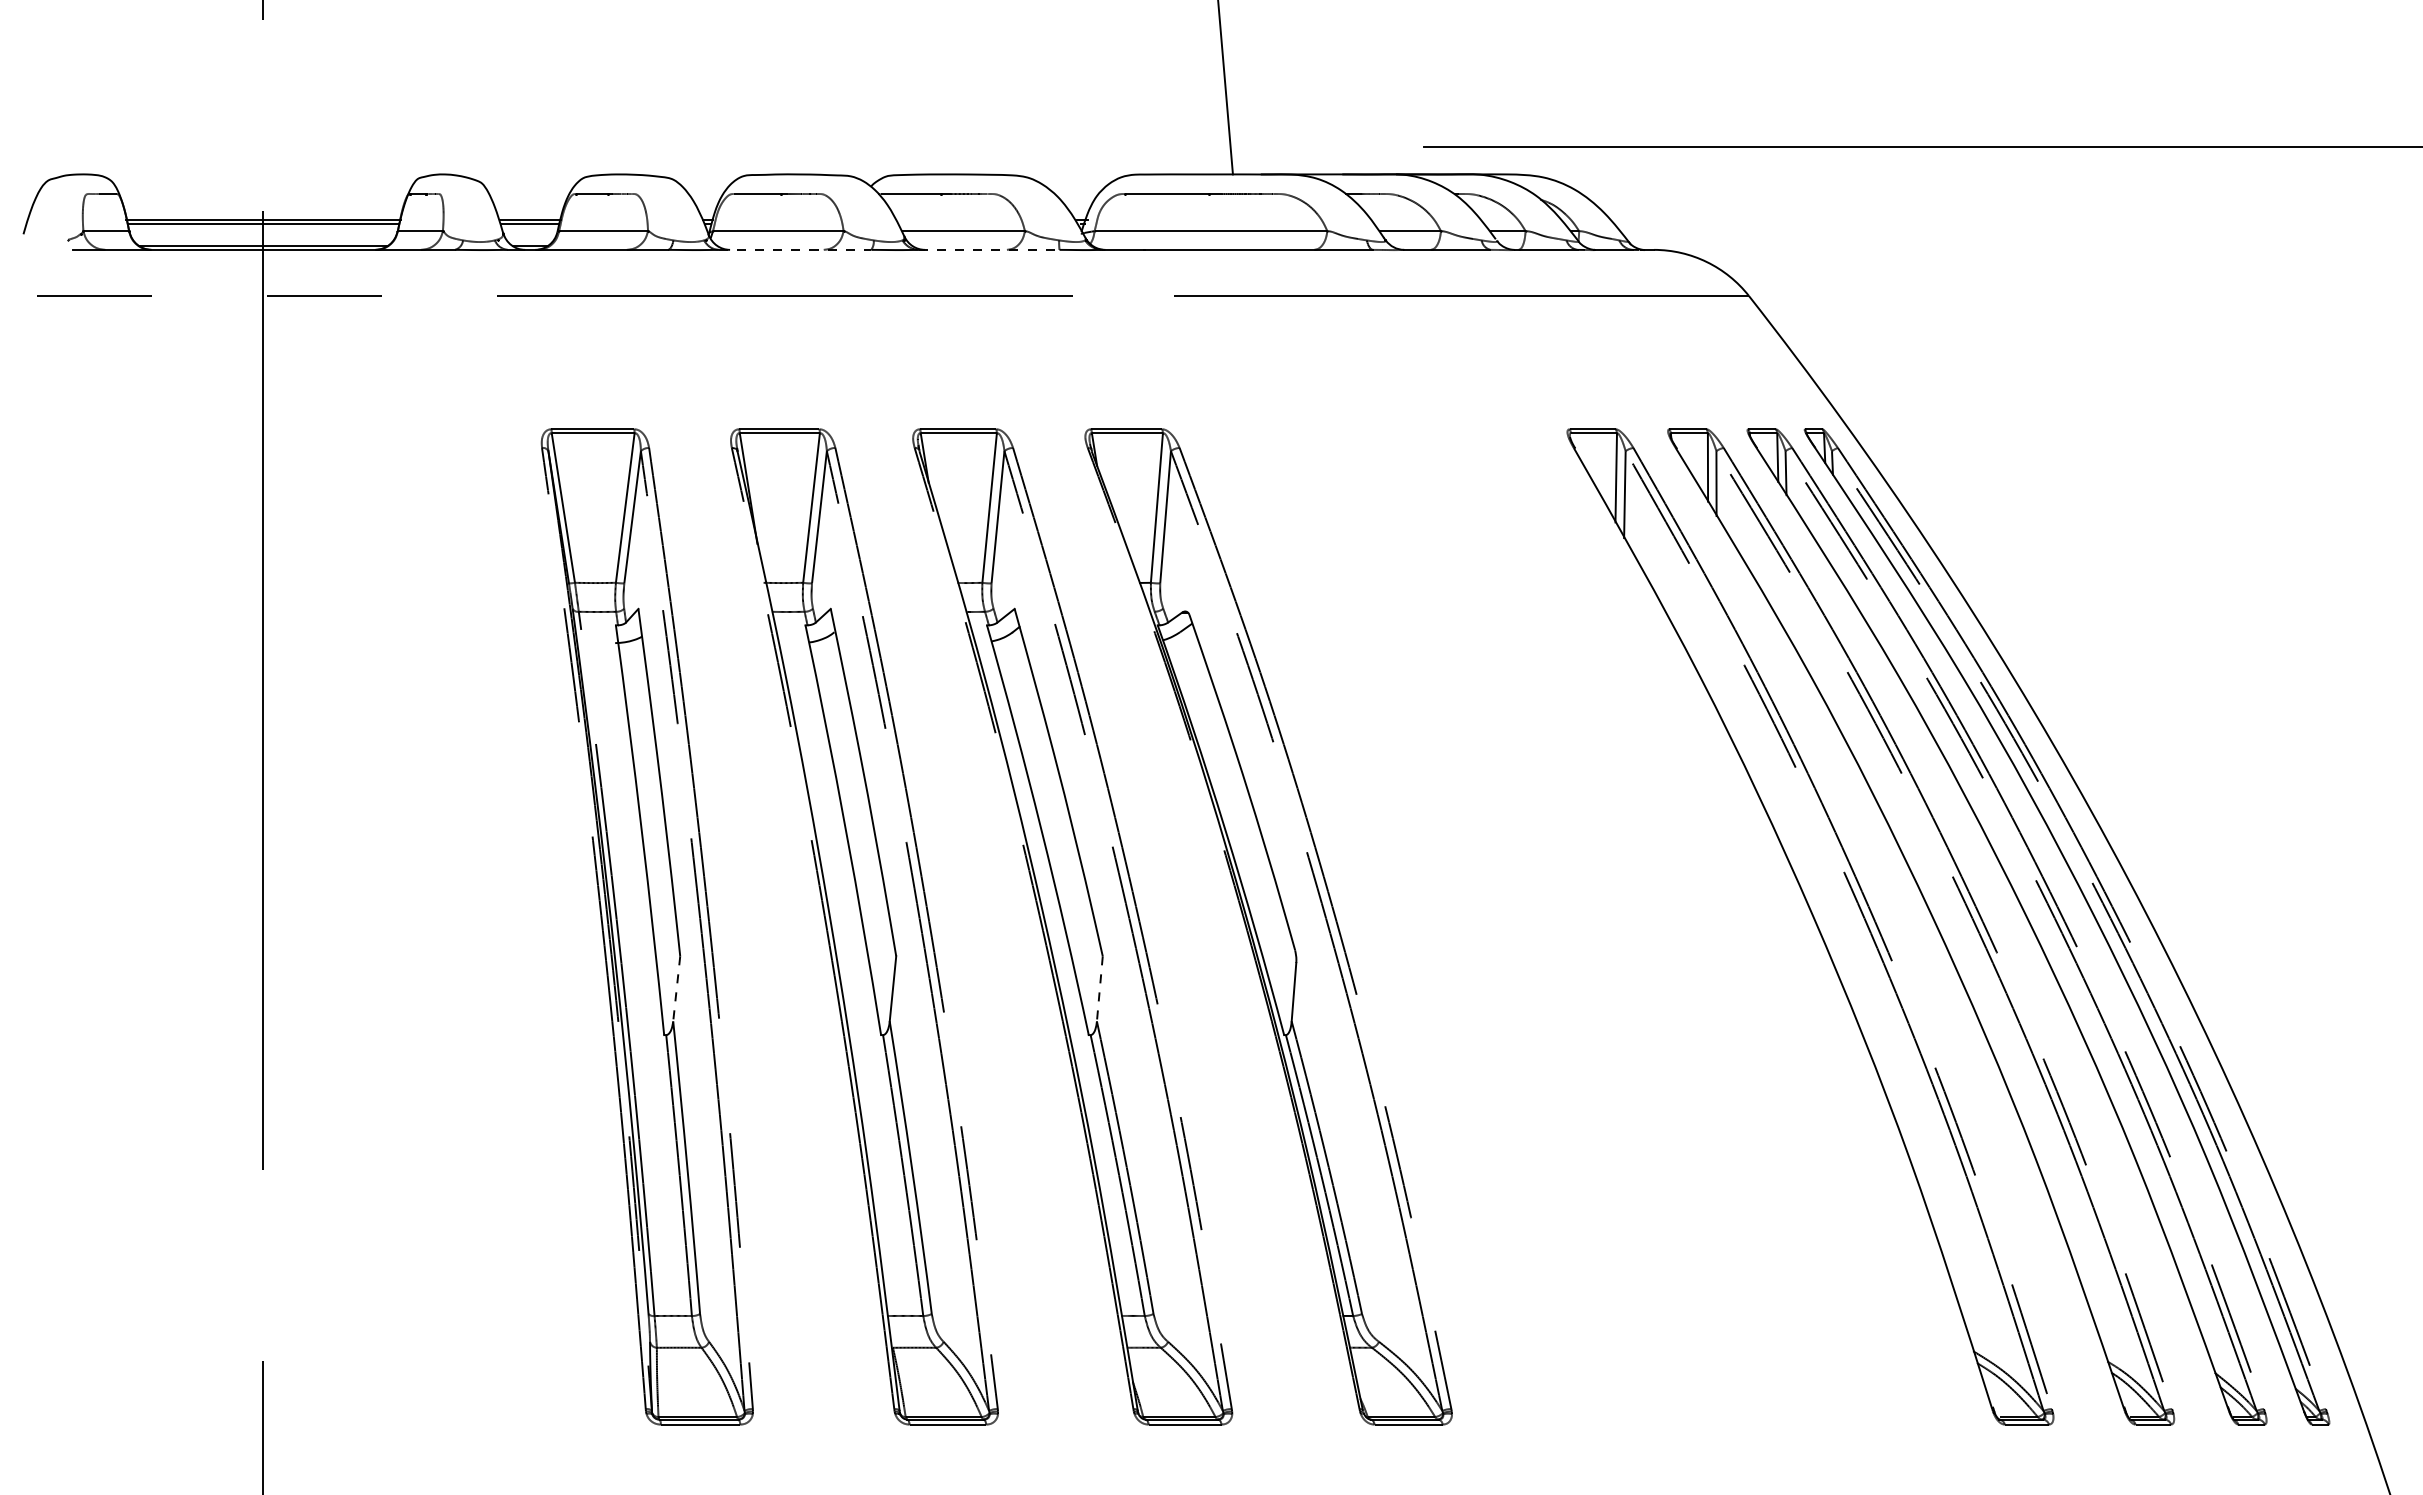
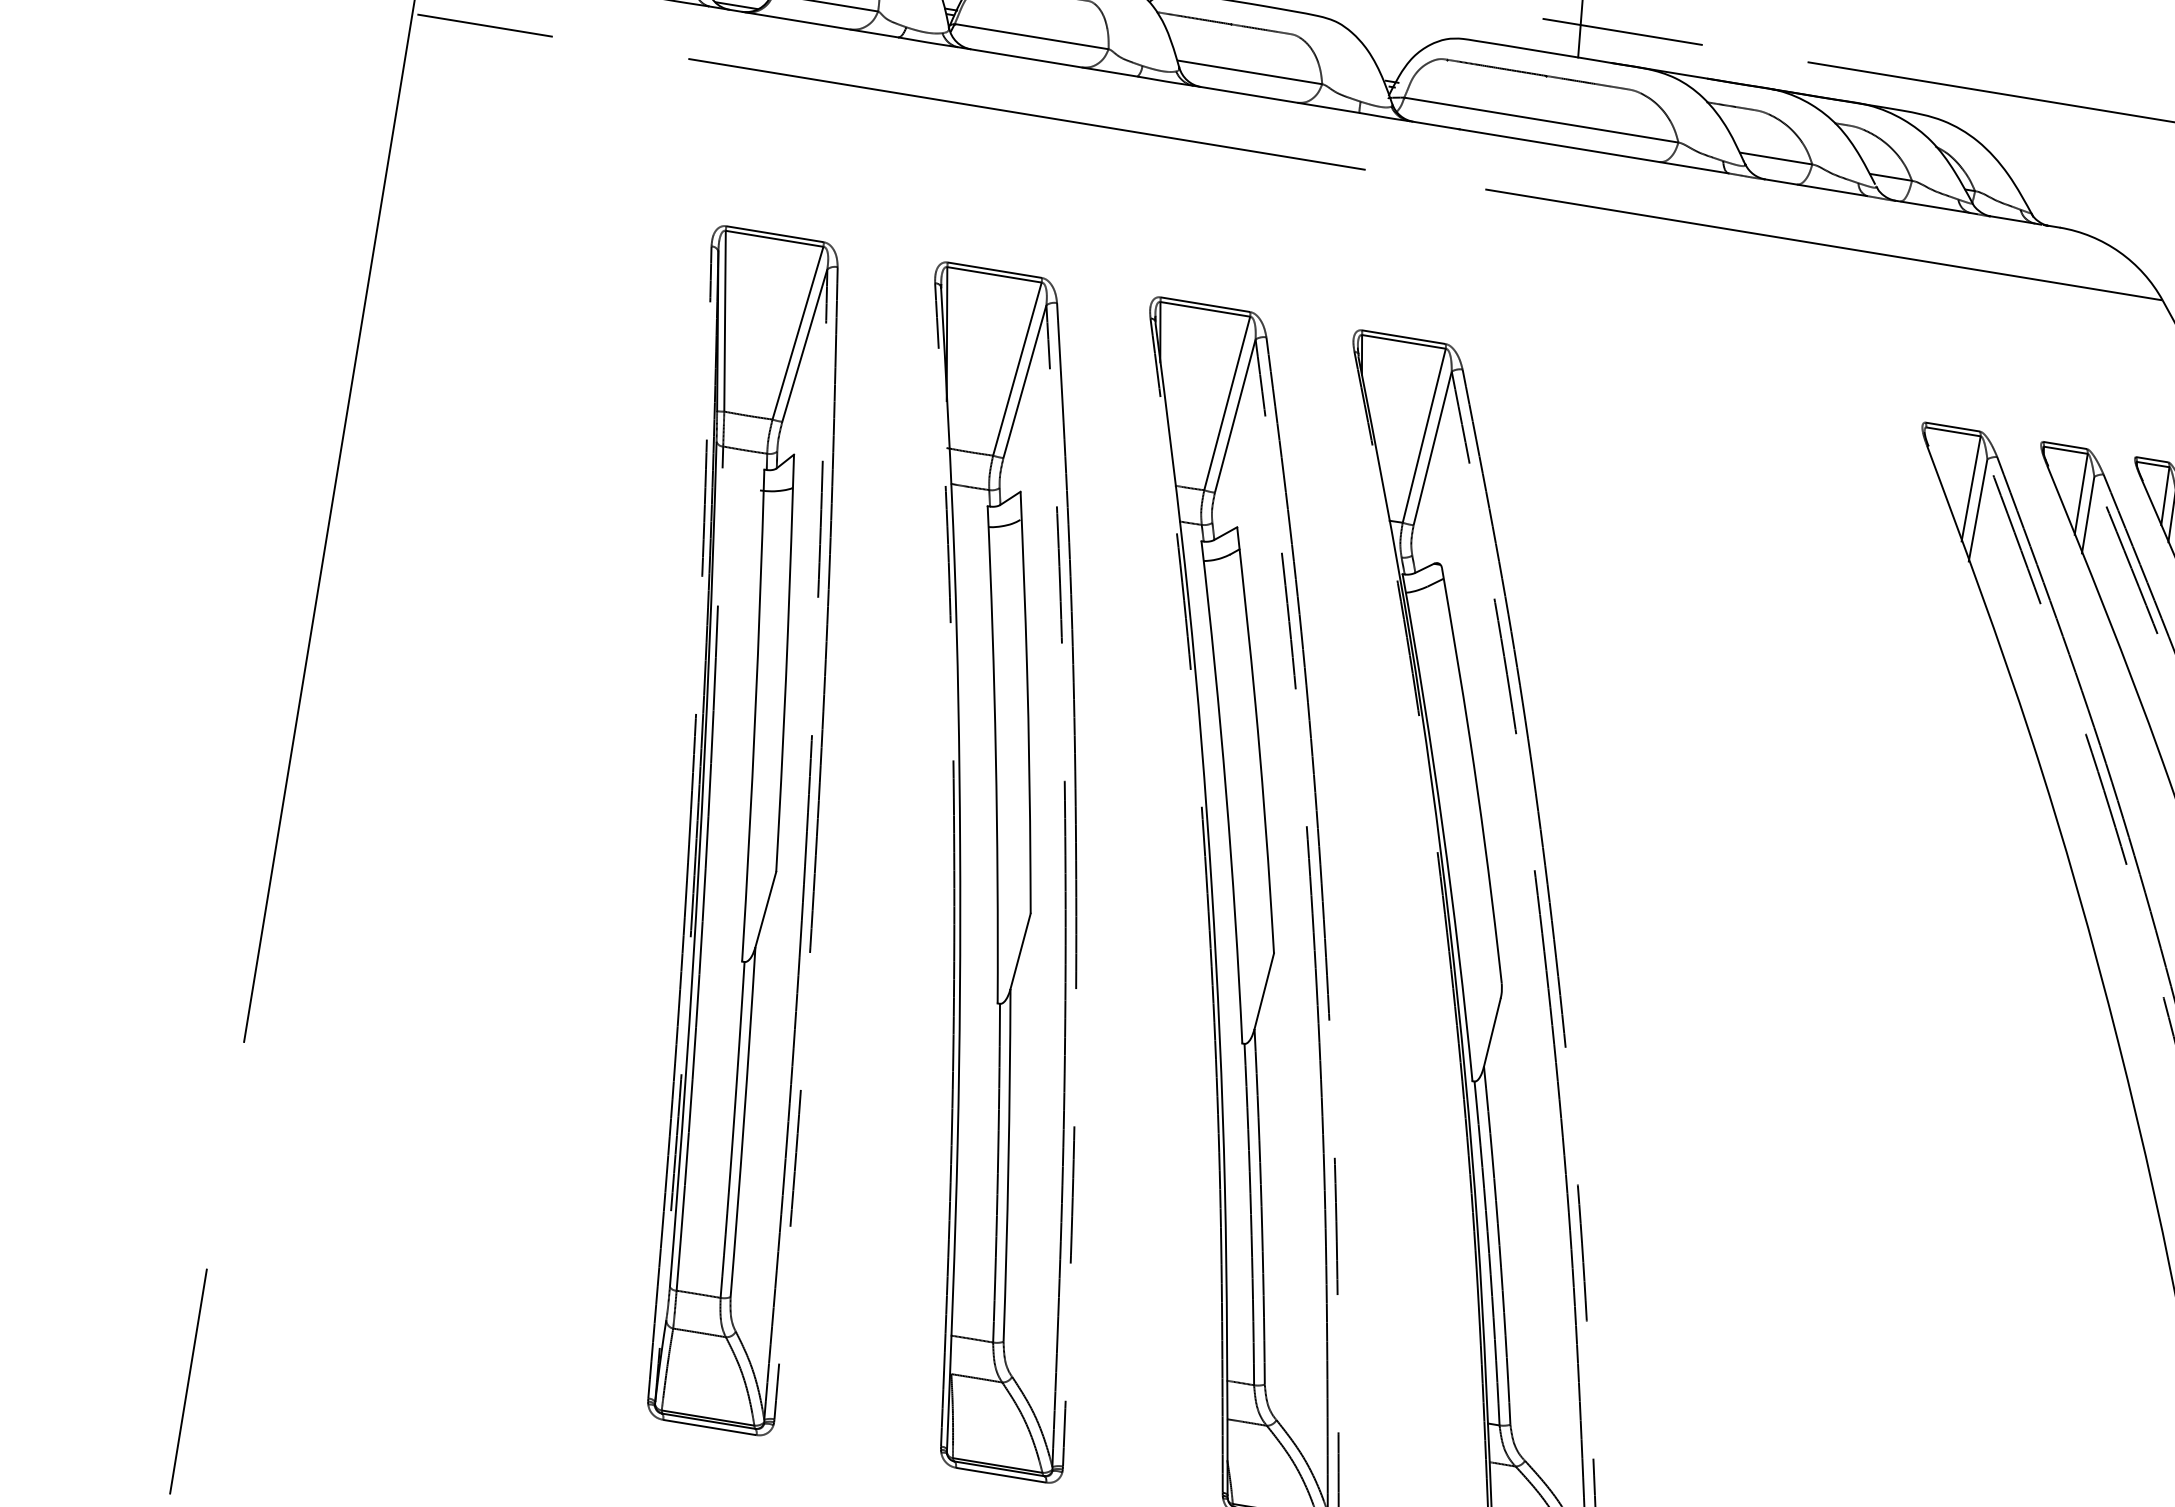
line: (1266, 147) -> (1622, 32), added
line: (795, 249) -> (1048, 61), dashed -> solid
line: (989, 249) -> (1276, 98), dashed -> solid
line: (676, 988) -> (765, 909), dashed -> solid
line: (1099, 988) -> (1263, 990), dashed -> solid

